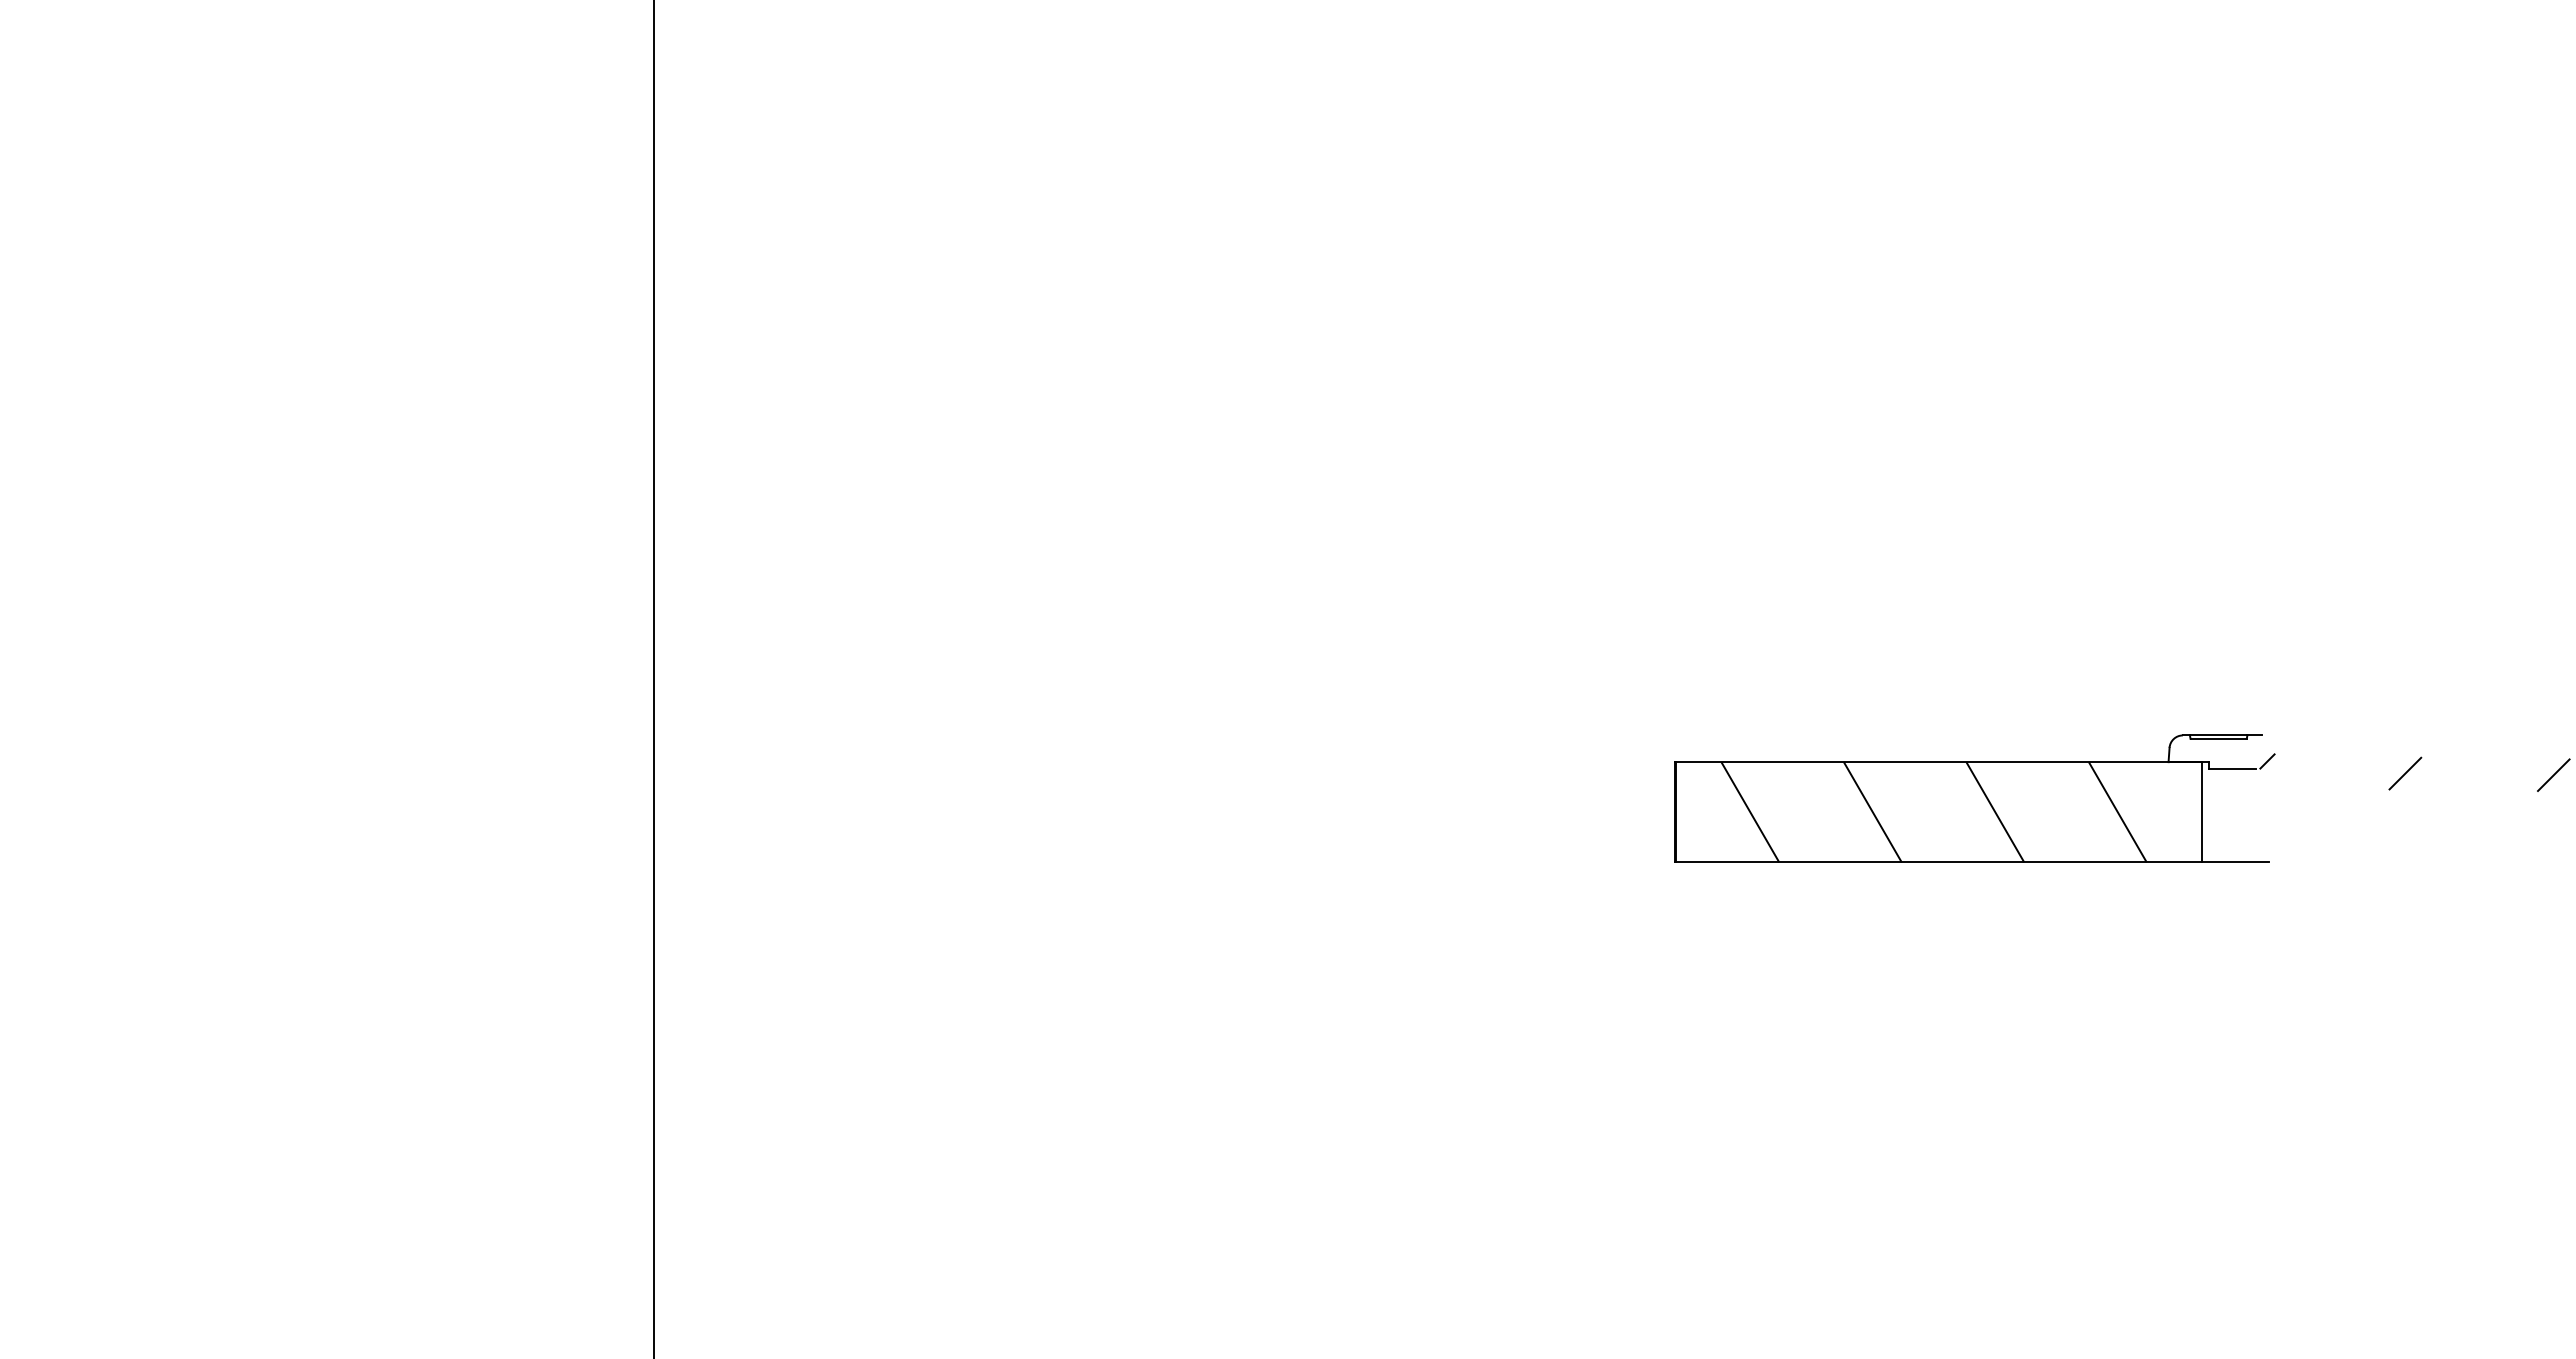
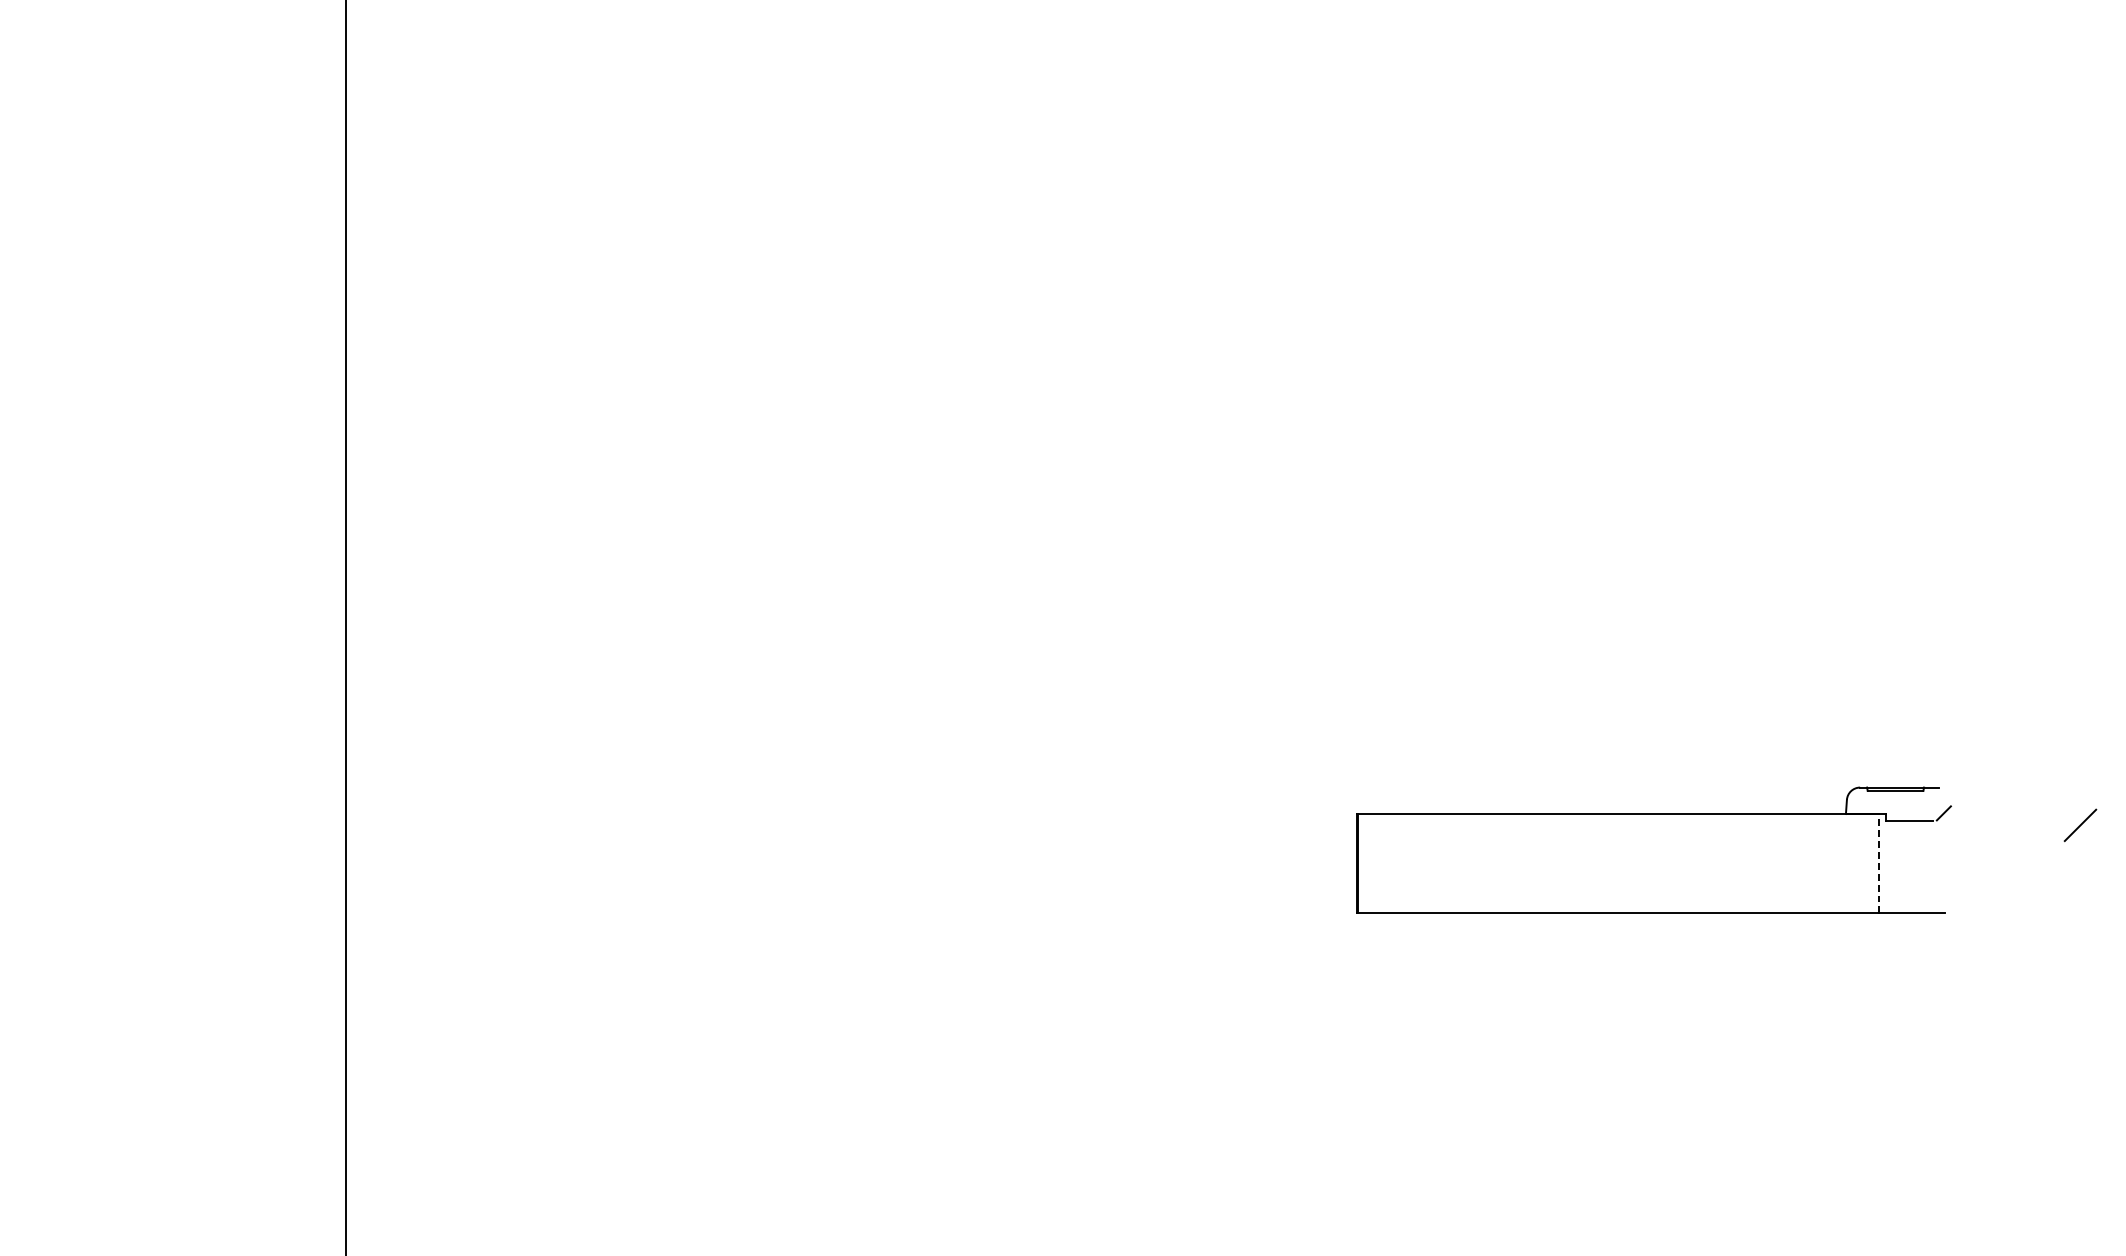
line: (2201, 811) -> (1878, 862), solid -> dashed
hatch: (1933, 812) -> (1613, 863), removed

